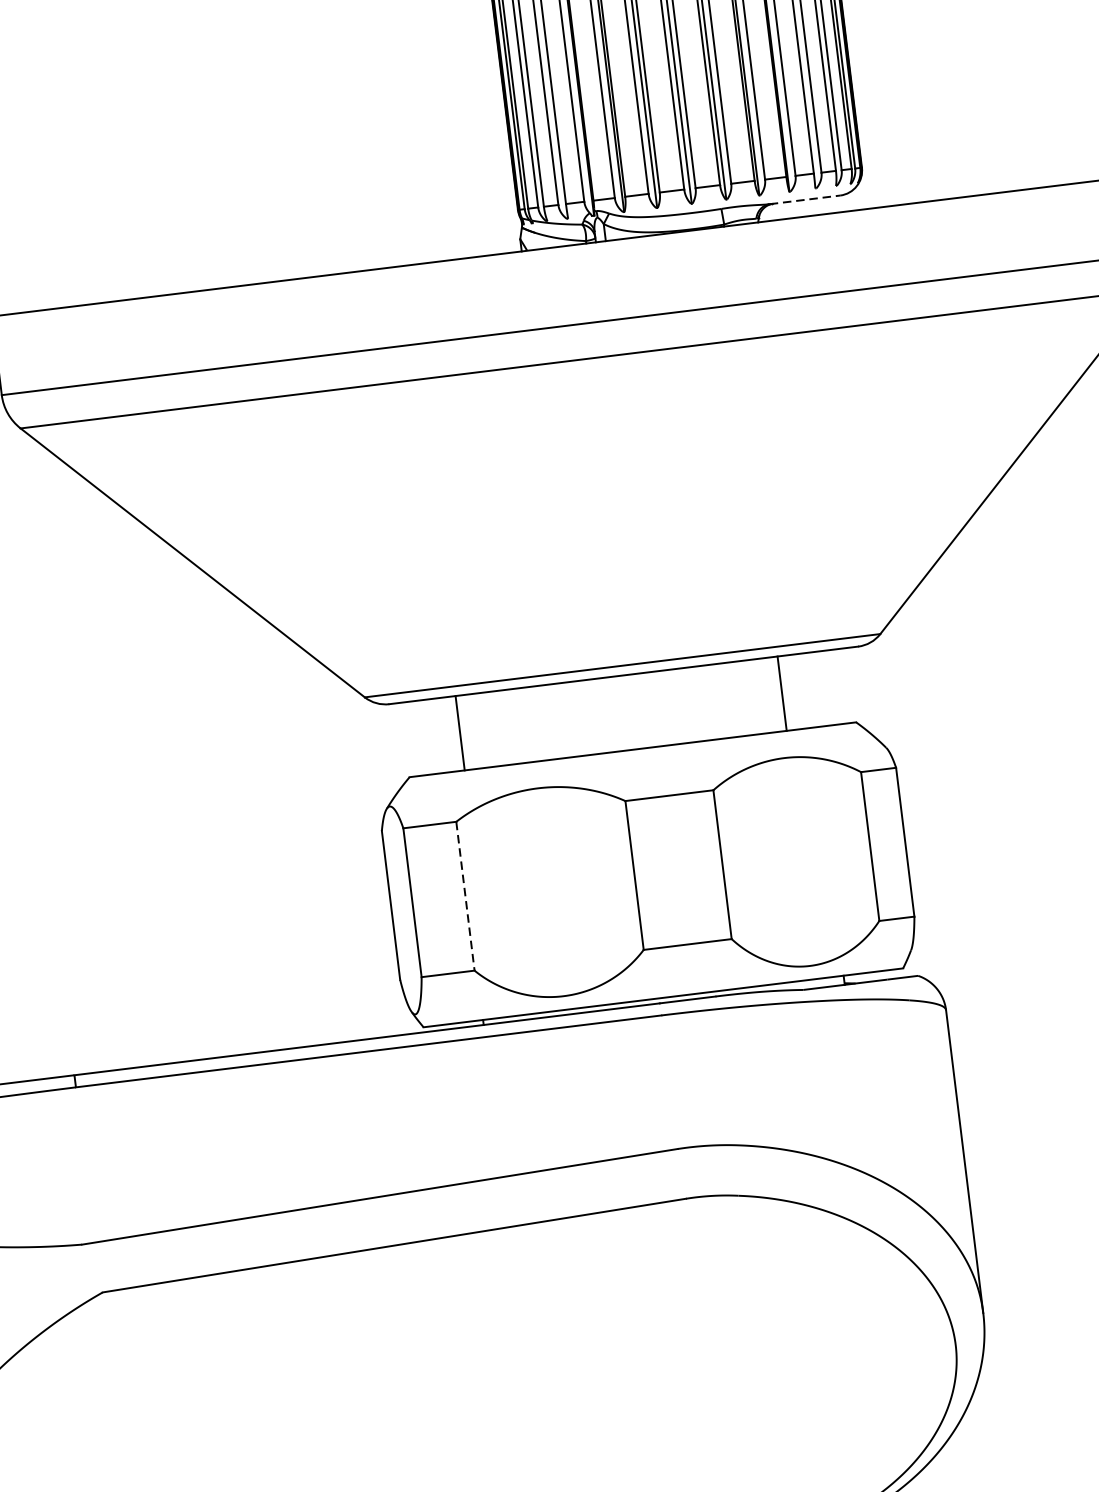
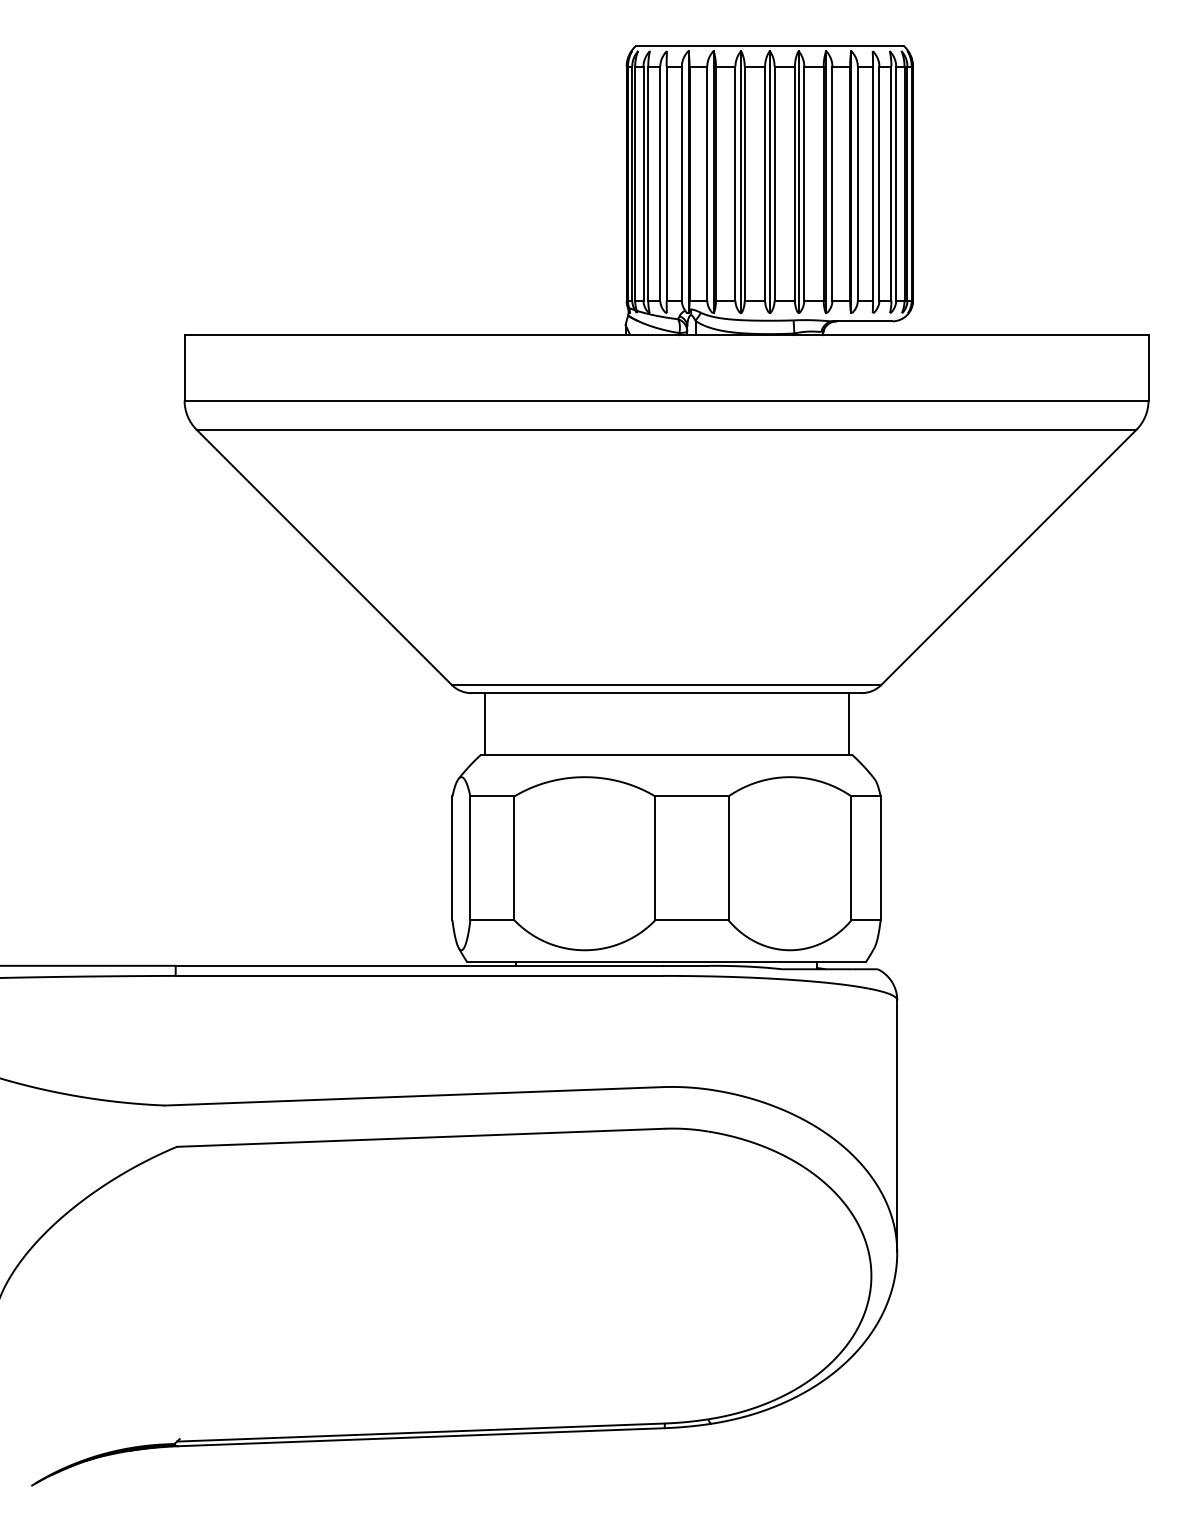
line: (805, 199) -> (863, 321), dashed -> solid
line: (782, 694) -> (848, 724), moved
line: (460, 733) -> (484, 724), moved
line: (465, 896) -> (514, 858), dashed -> solid

